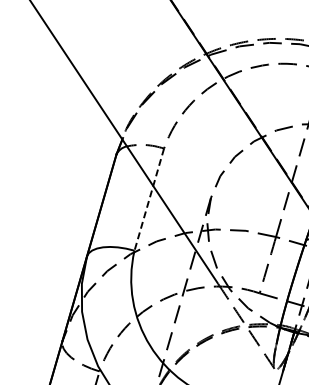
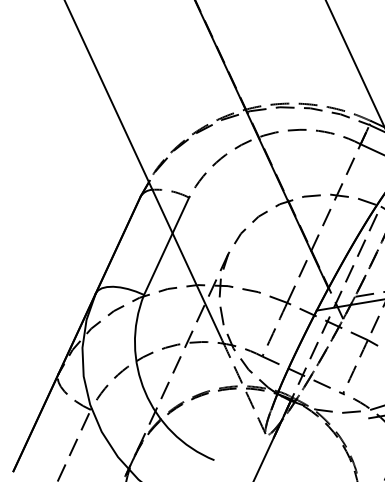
line: (149, 199) -> (166, 246), dashed -> solid

